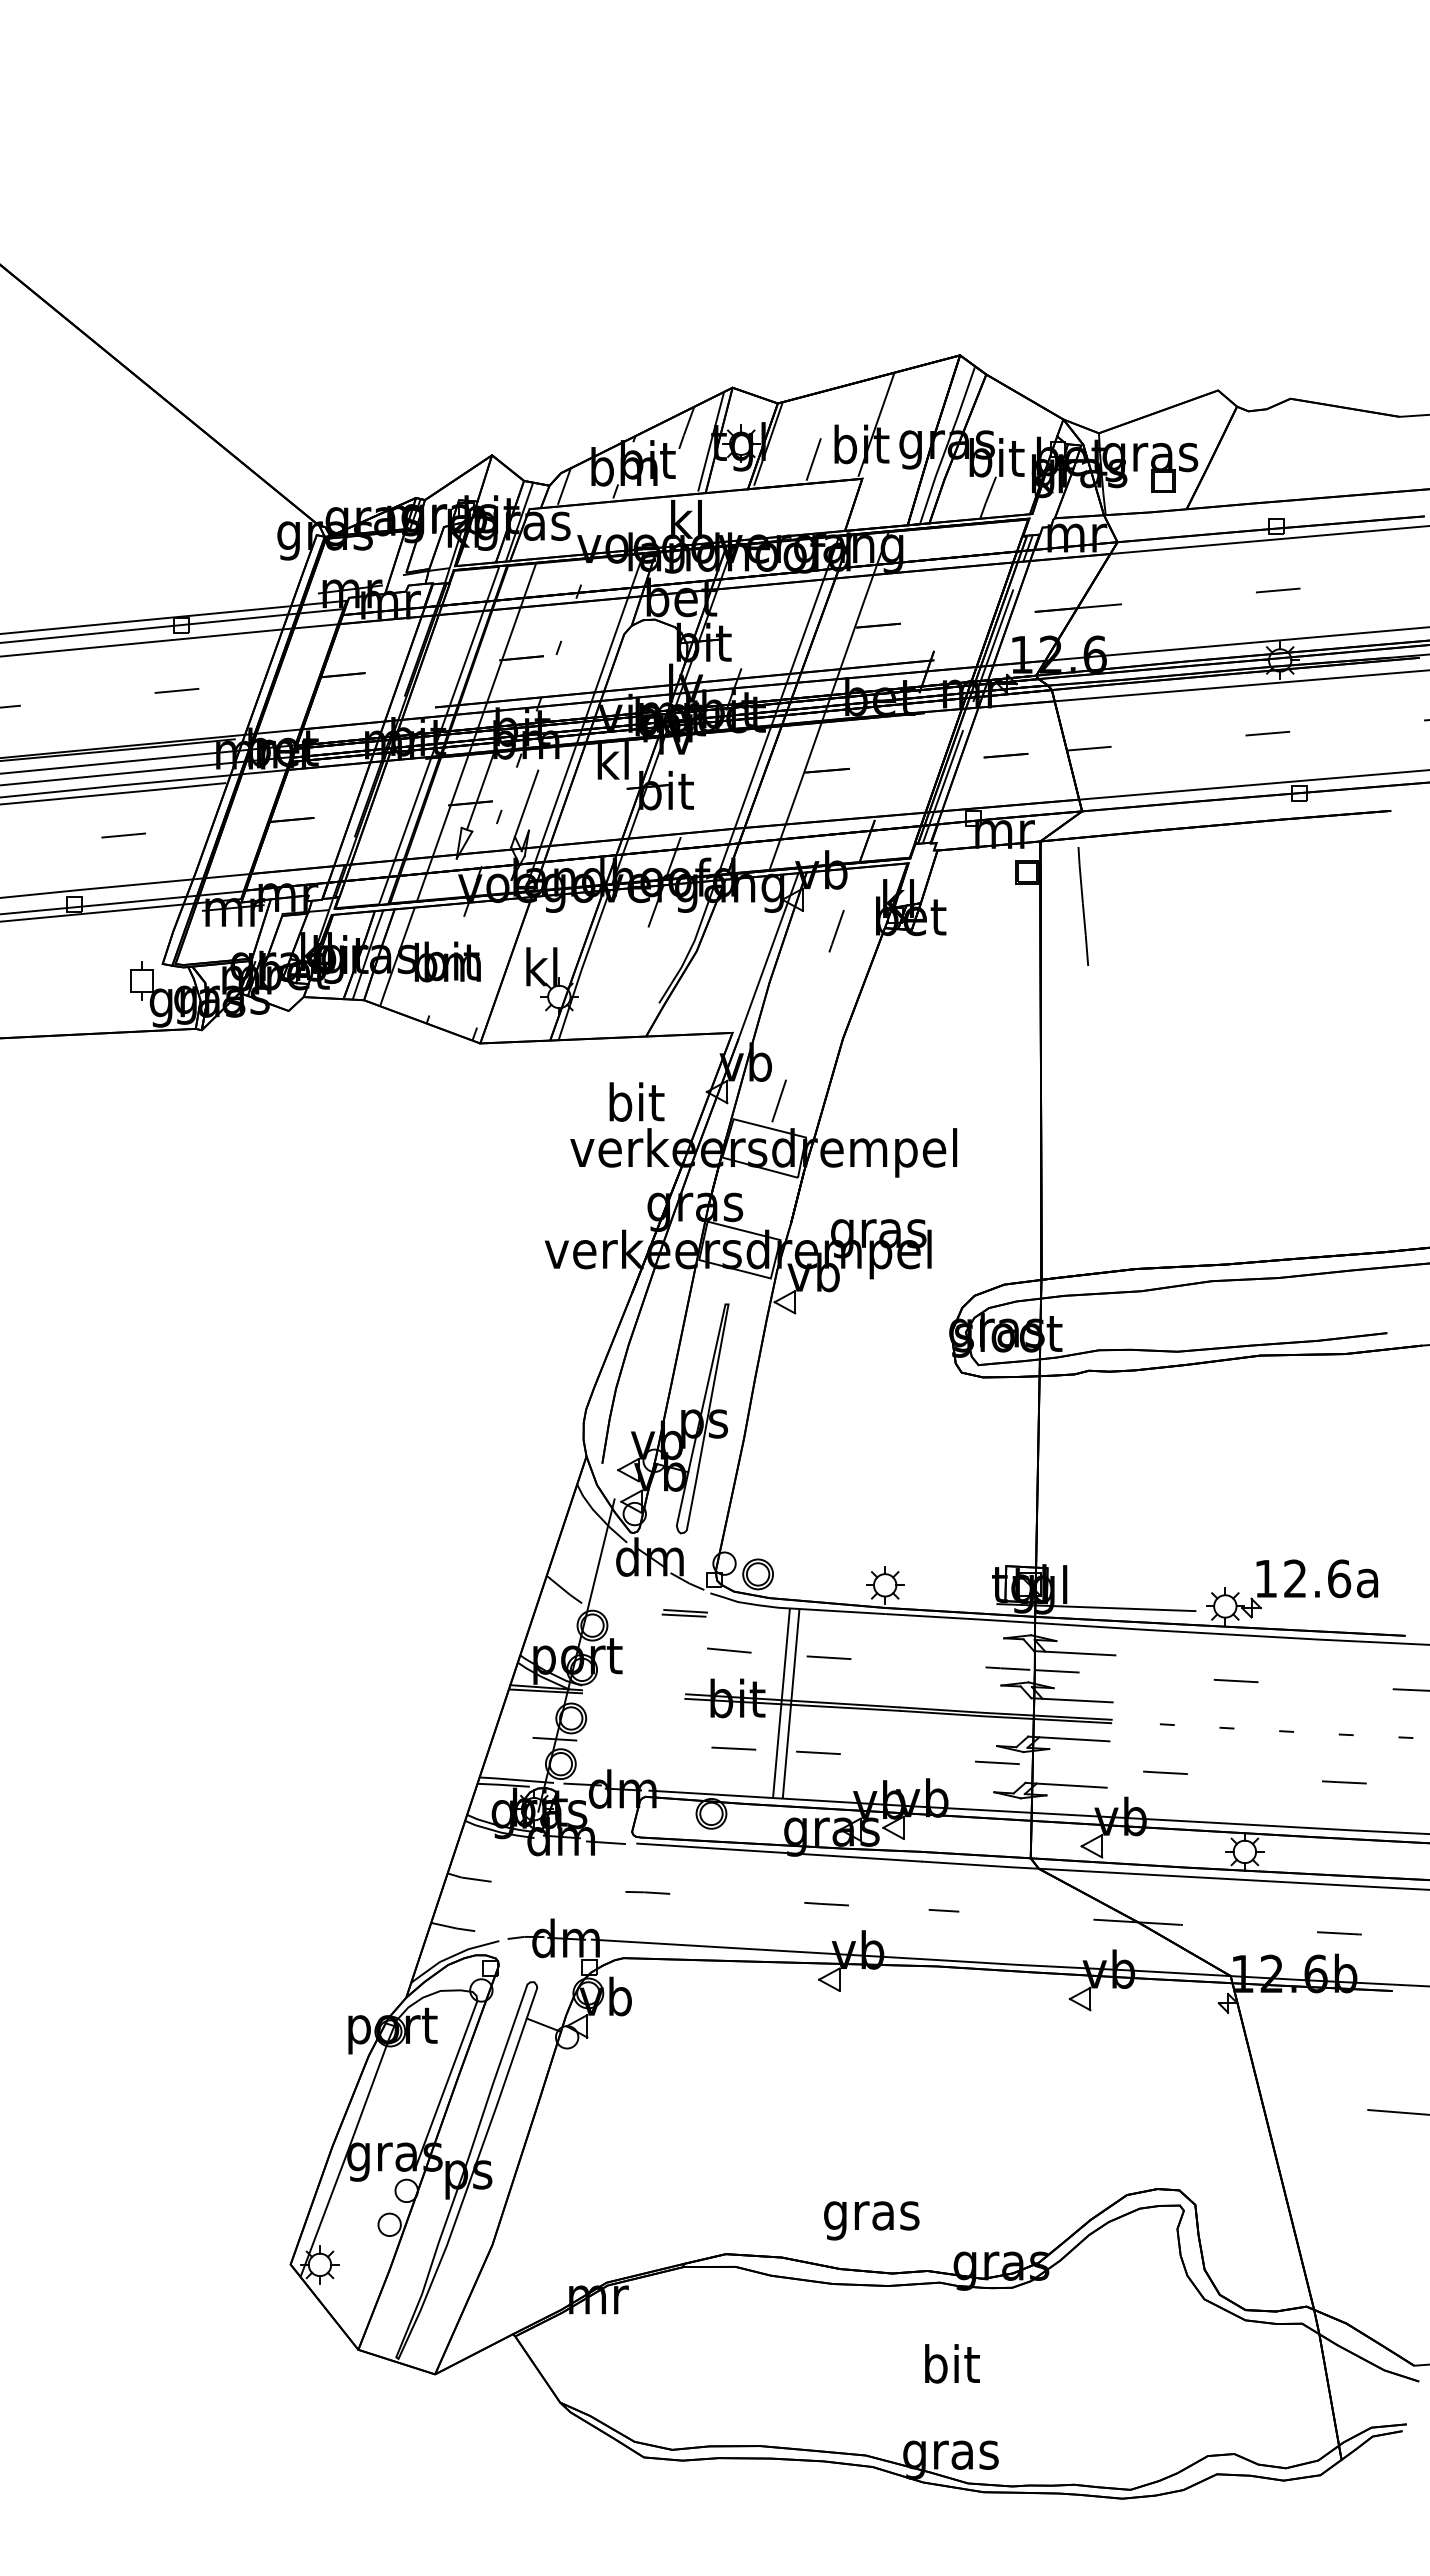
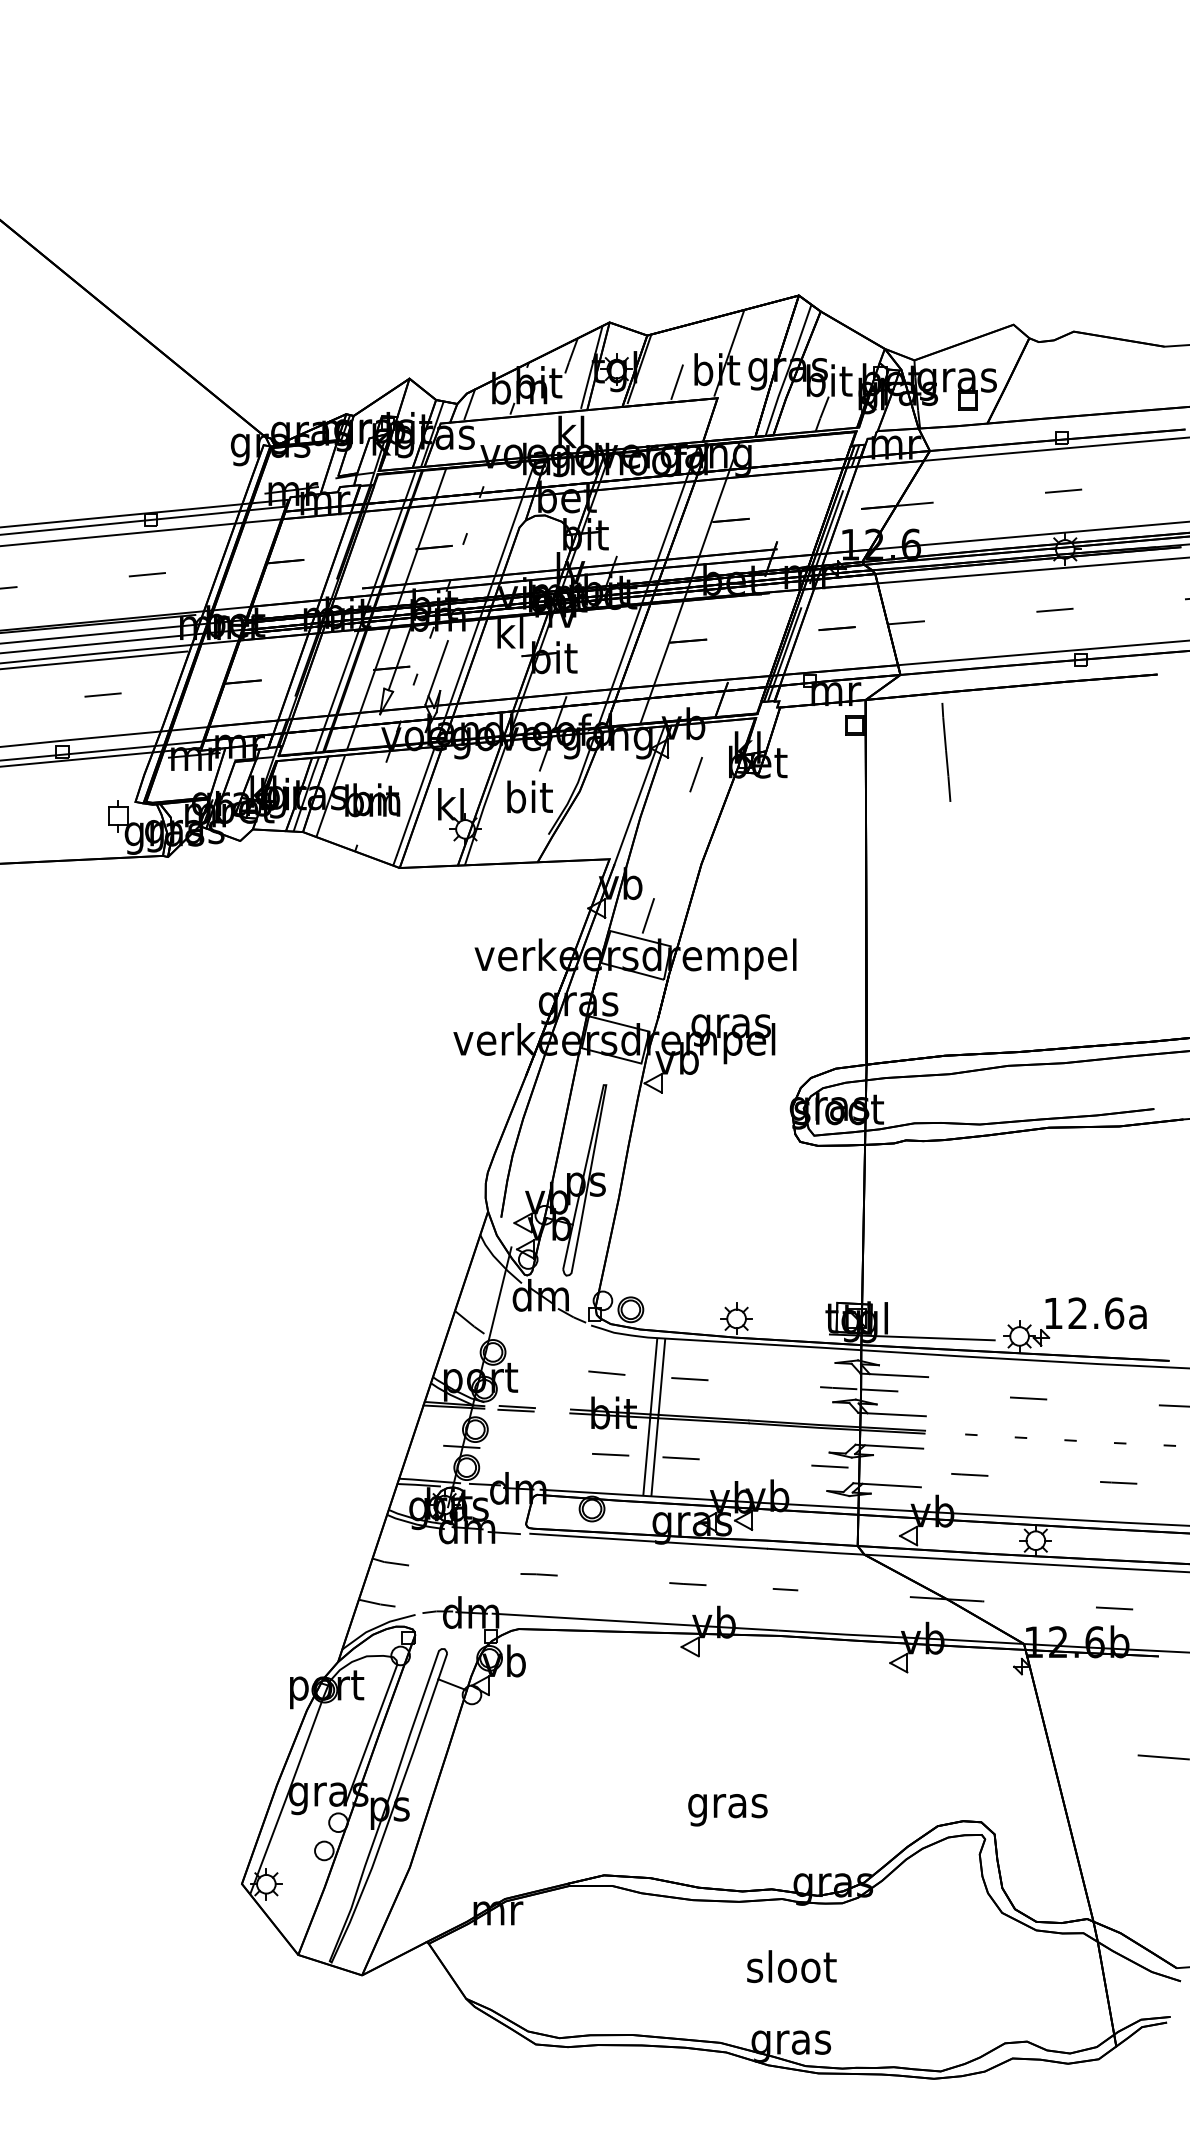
line: (1083, 906) -> (946, 752), moved
line: (499, 962) -> (415, 800), added
text: (636, 1101) -> (529, 796), moved
part: (684, 1613) -> (516, 1408), moved
text: (871, 2220) -> (727, 1809), moved
text: (951, 2363) -> (791, 1966), bit -> sloot

